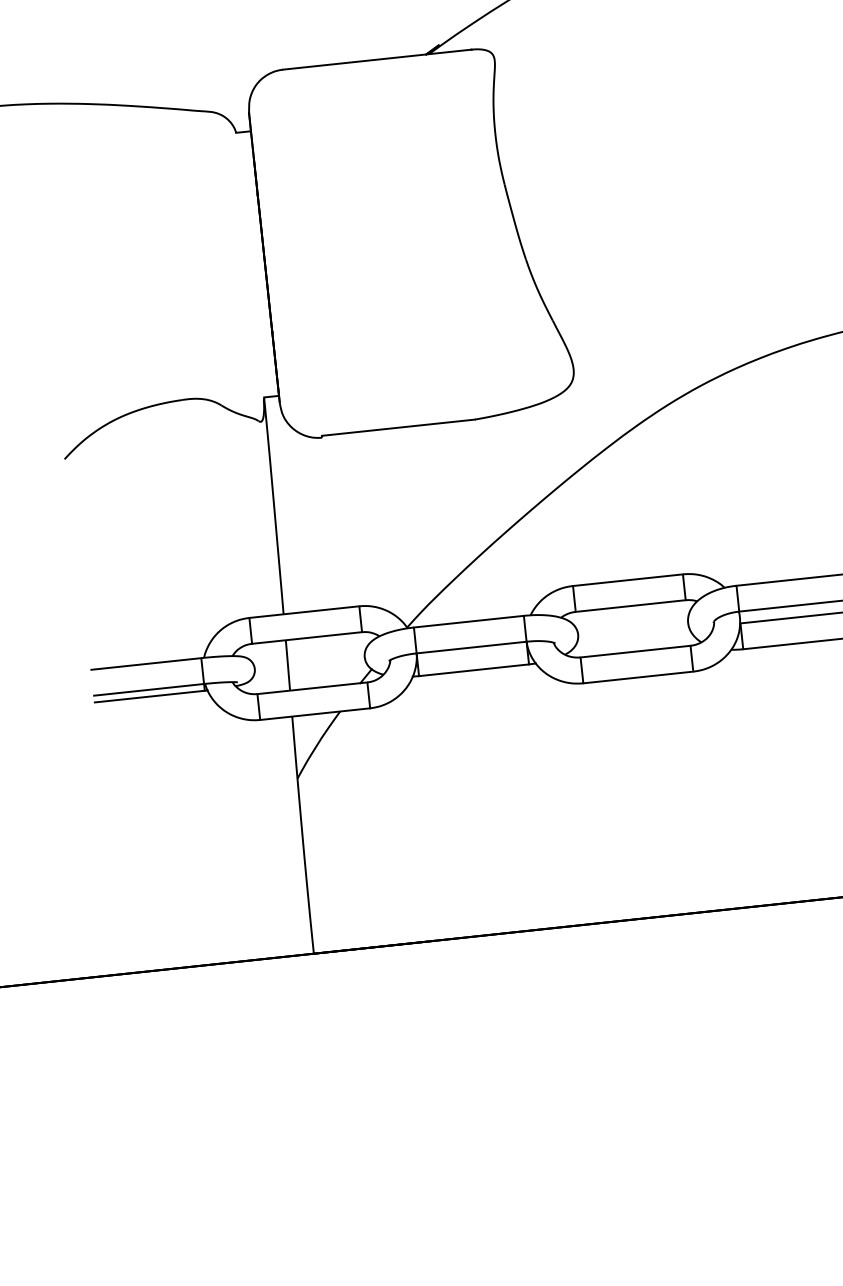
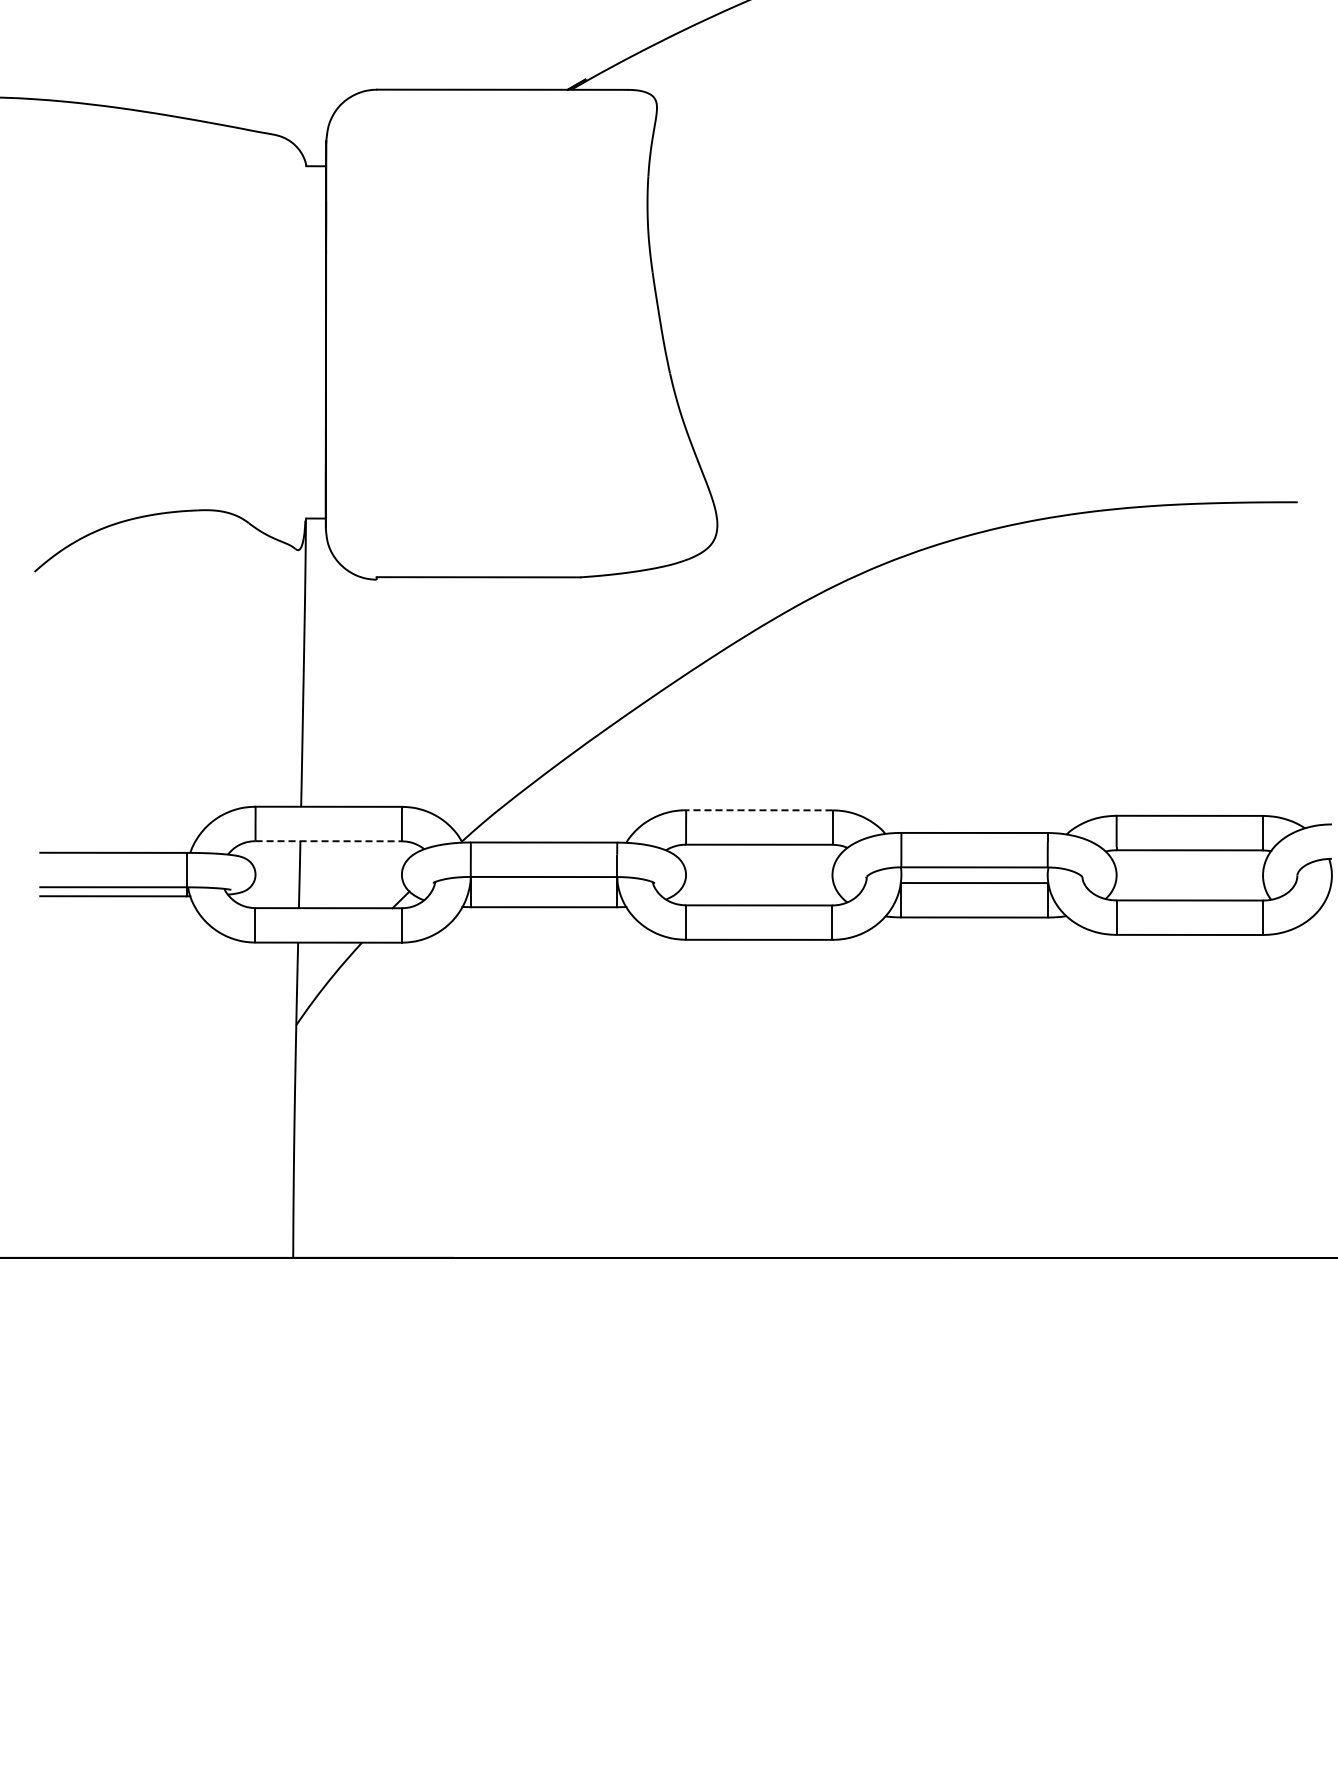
line: (627, 580) -> (758, 810), solid -> dashed
line: (307, 638) -> (329, 841), solid -> dashed

